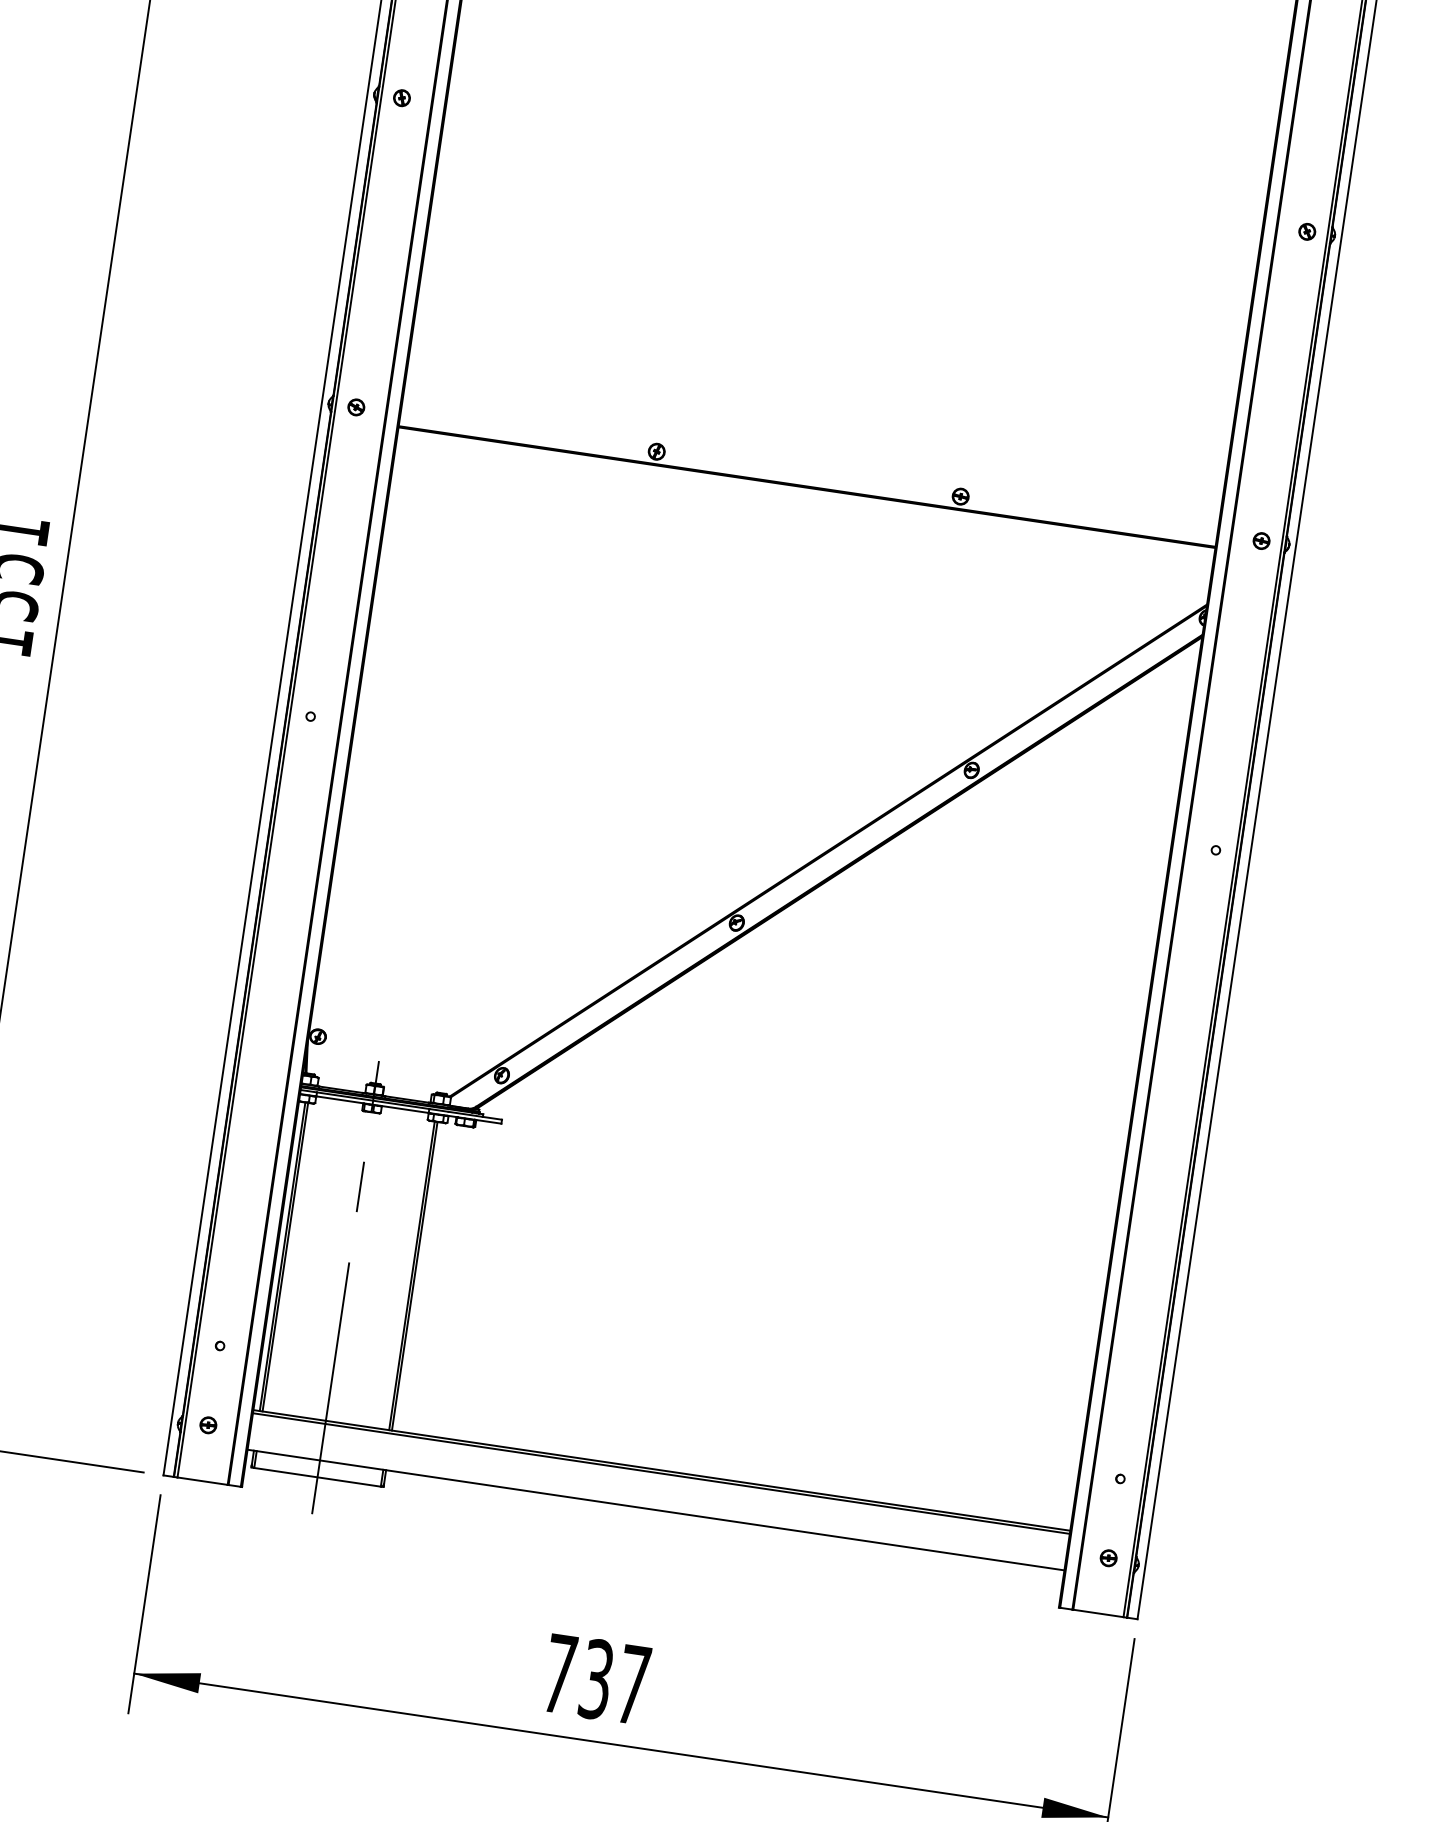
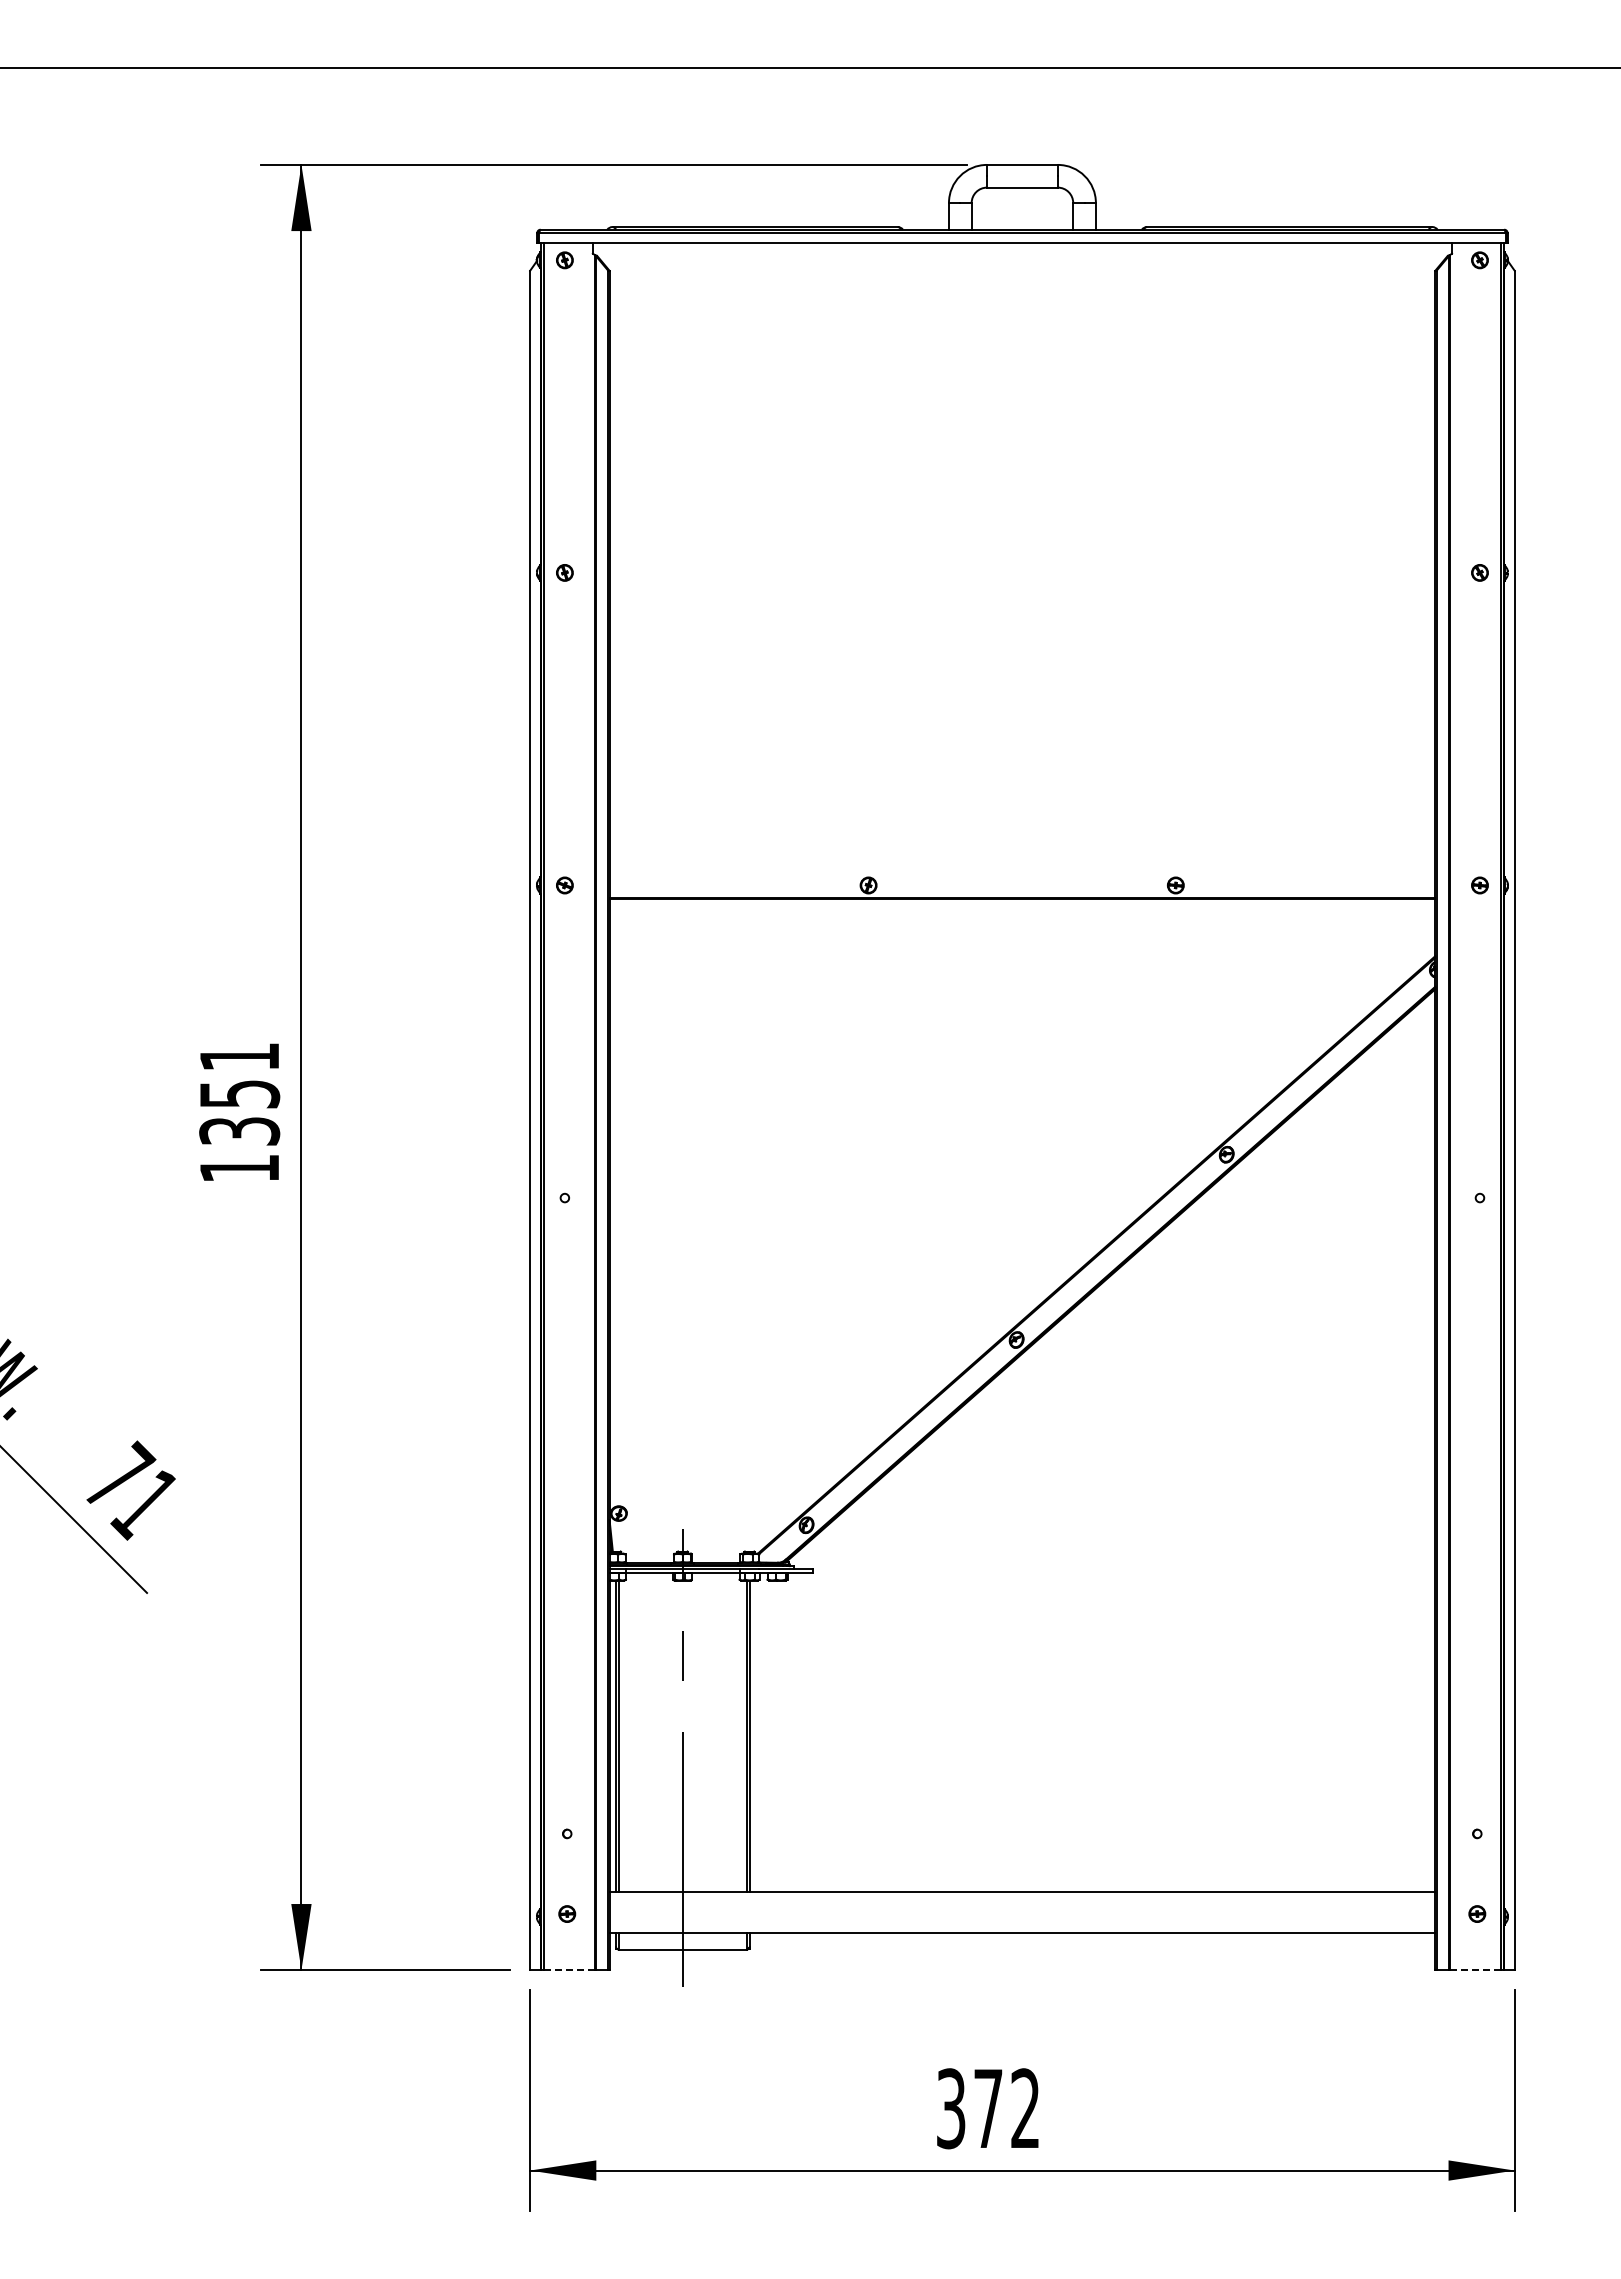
line: (661, 1473) -> (1022, 1895), removed
line: (202, 1481) -> (569, 1970), solid -> dashed
line: (1097, 1613) -> (1474, 1970), solid -> dashed
text: (596, 1679) -> (988, 2108), 737 -> 372

